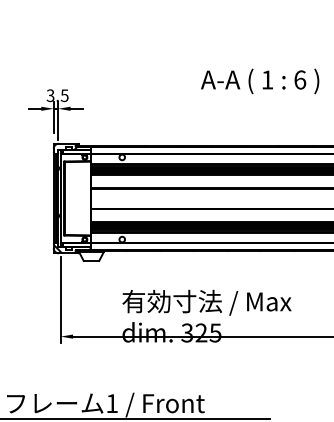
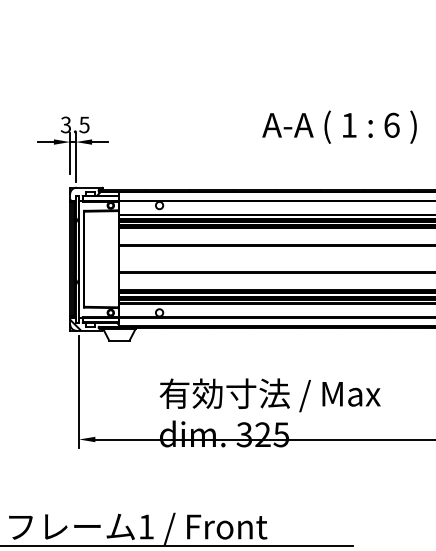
text: (260, 81) -> (340, 127), moved

